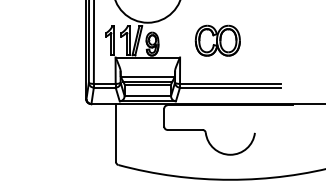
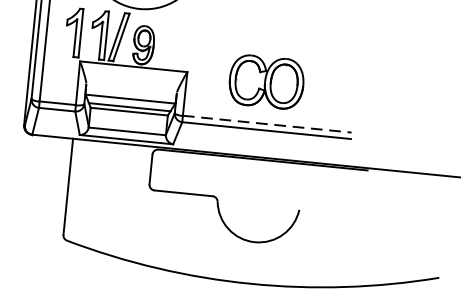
part: (217, 40) -> (266, 81), moved
line: (230, 83) -> (266, 123), solid -> dashed

